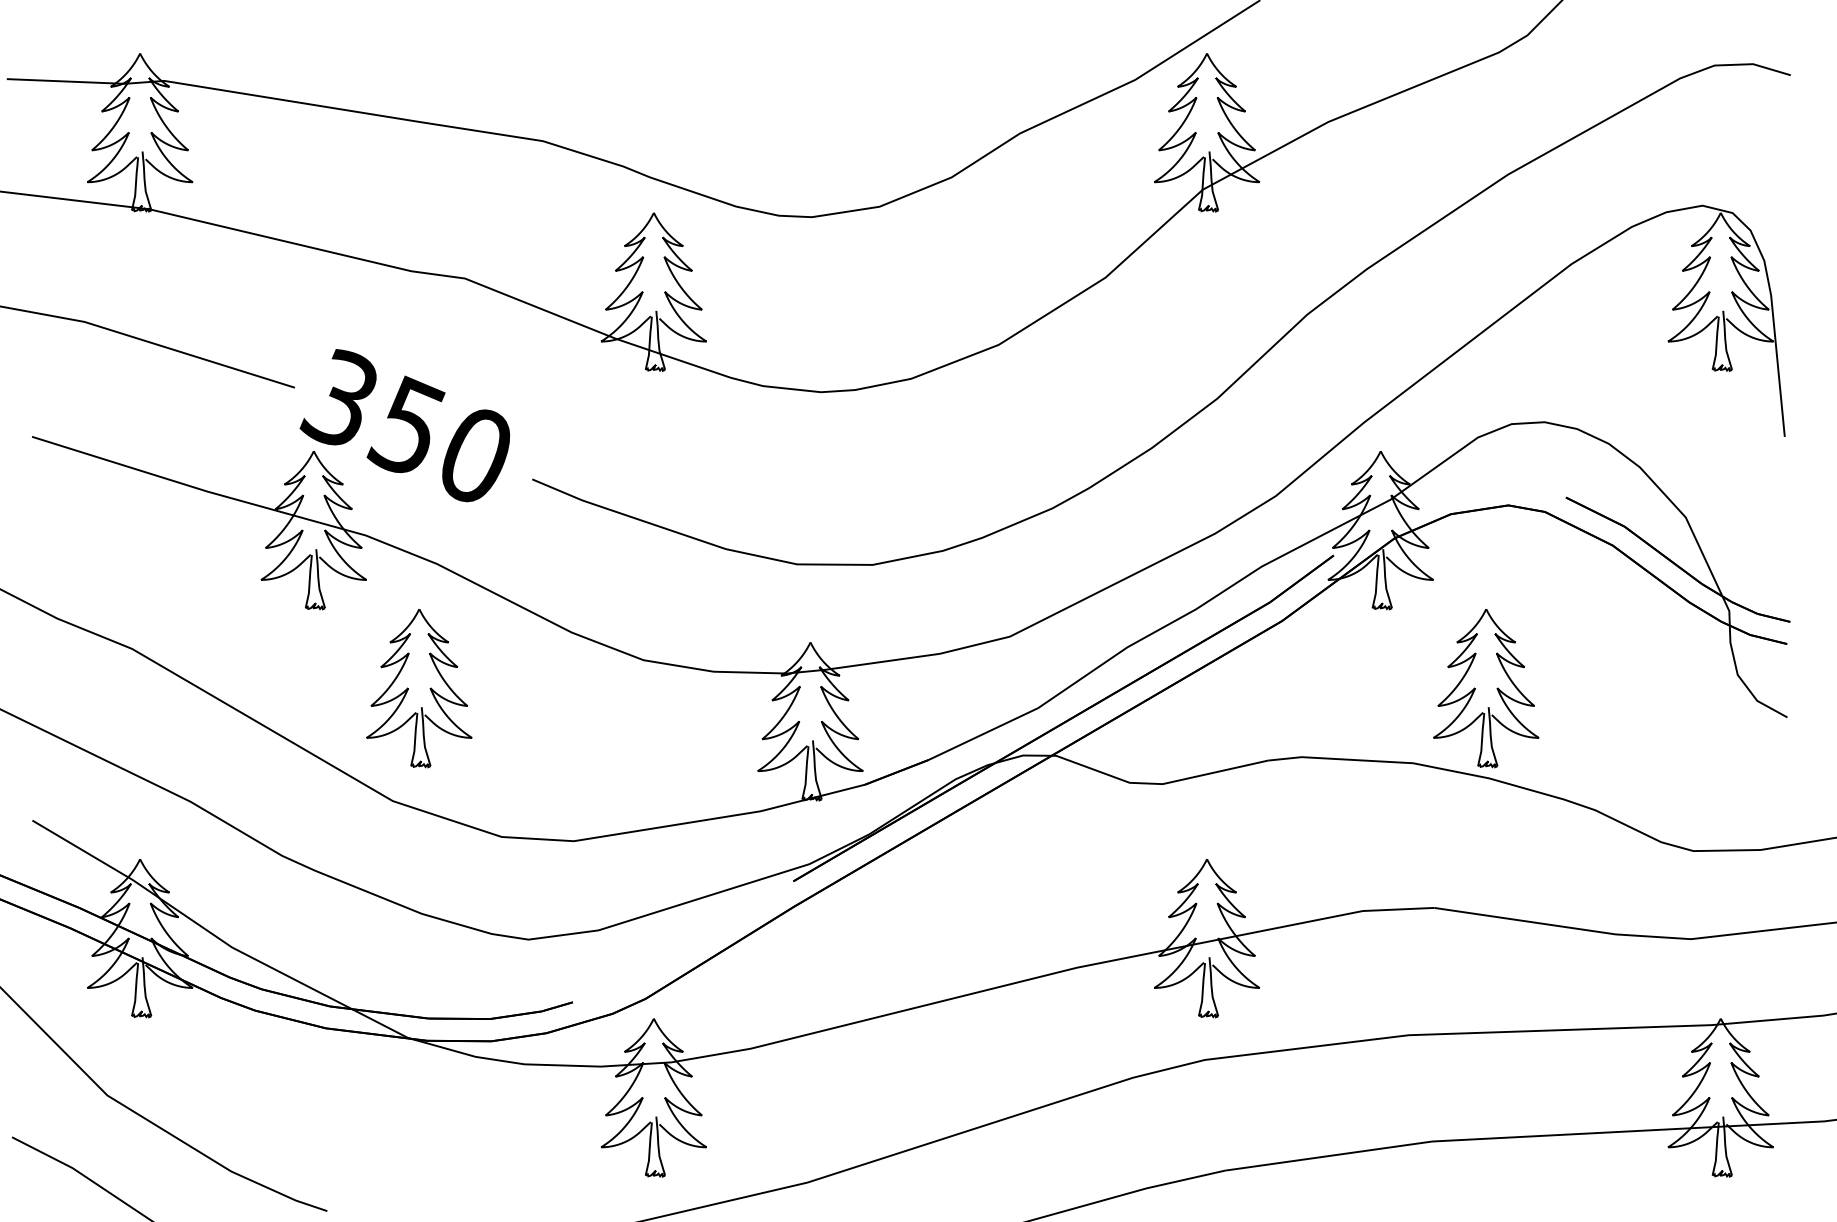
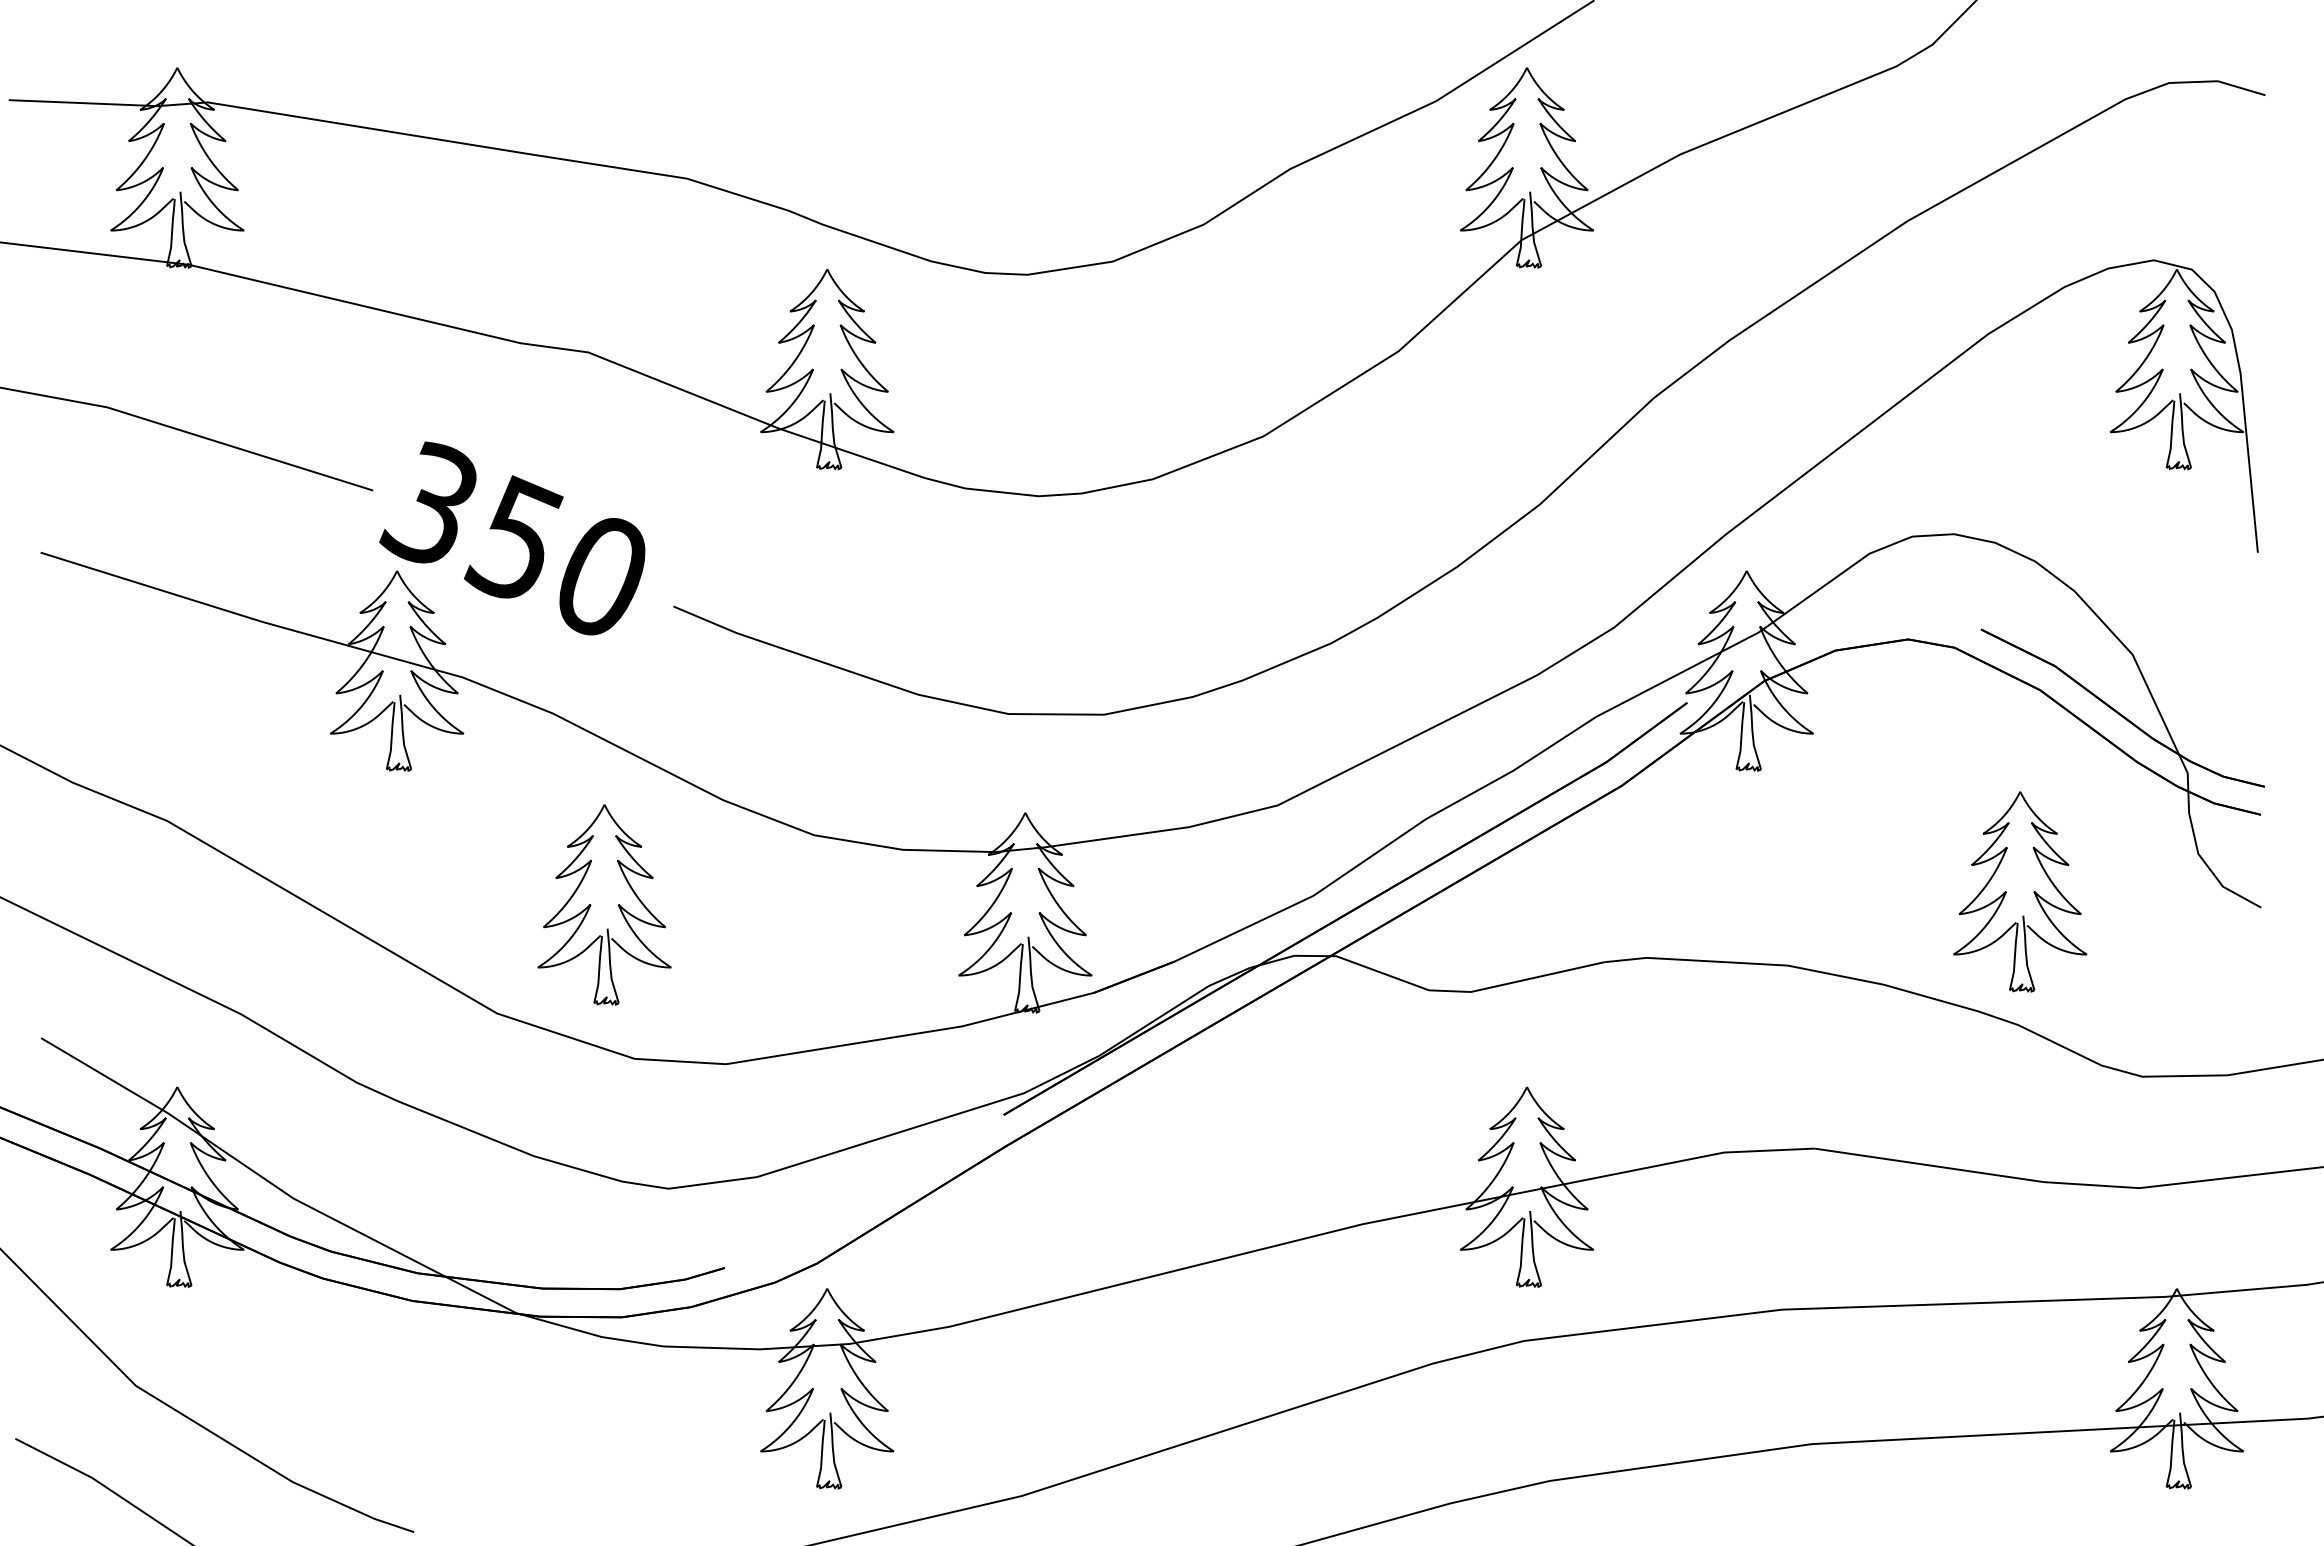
part: (409, 688) -> (591, 905), moved
part: (1486, 688) -> (2020, 891), moved

